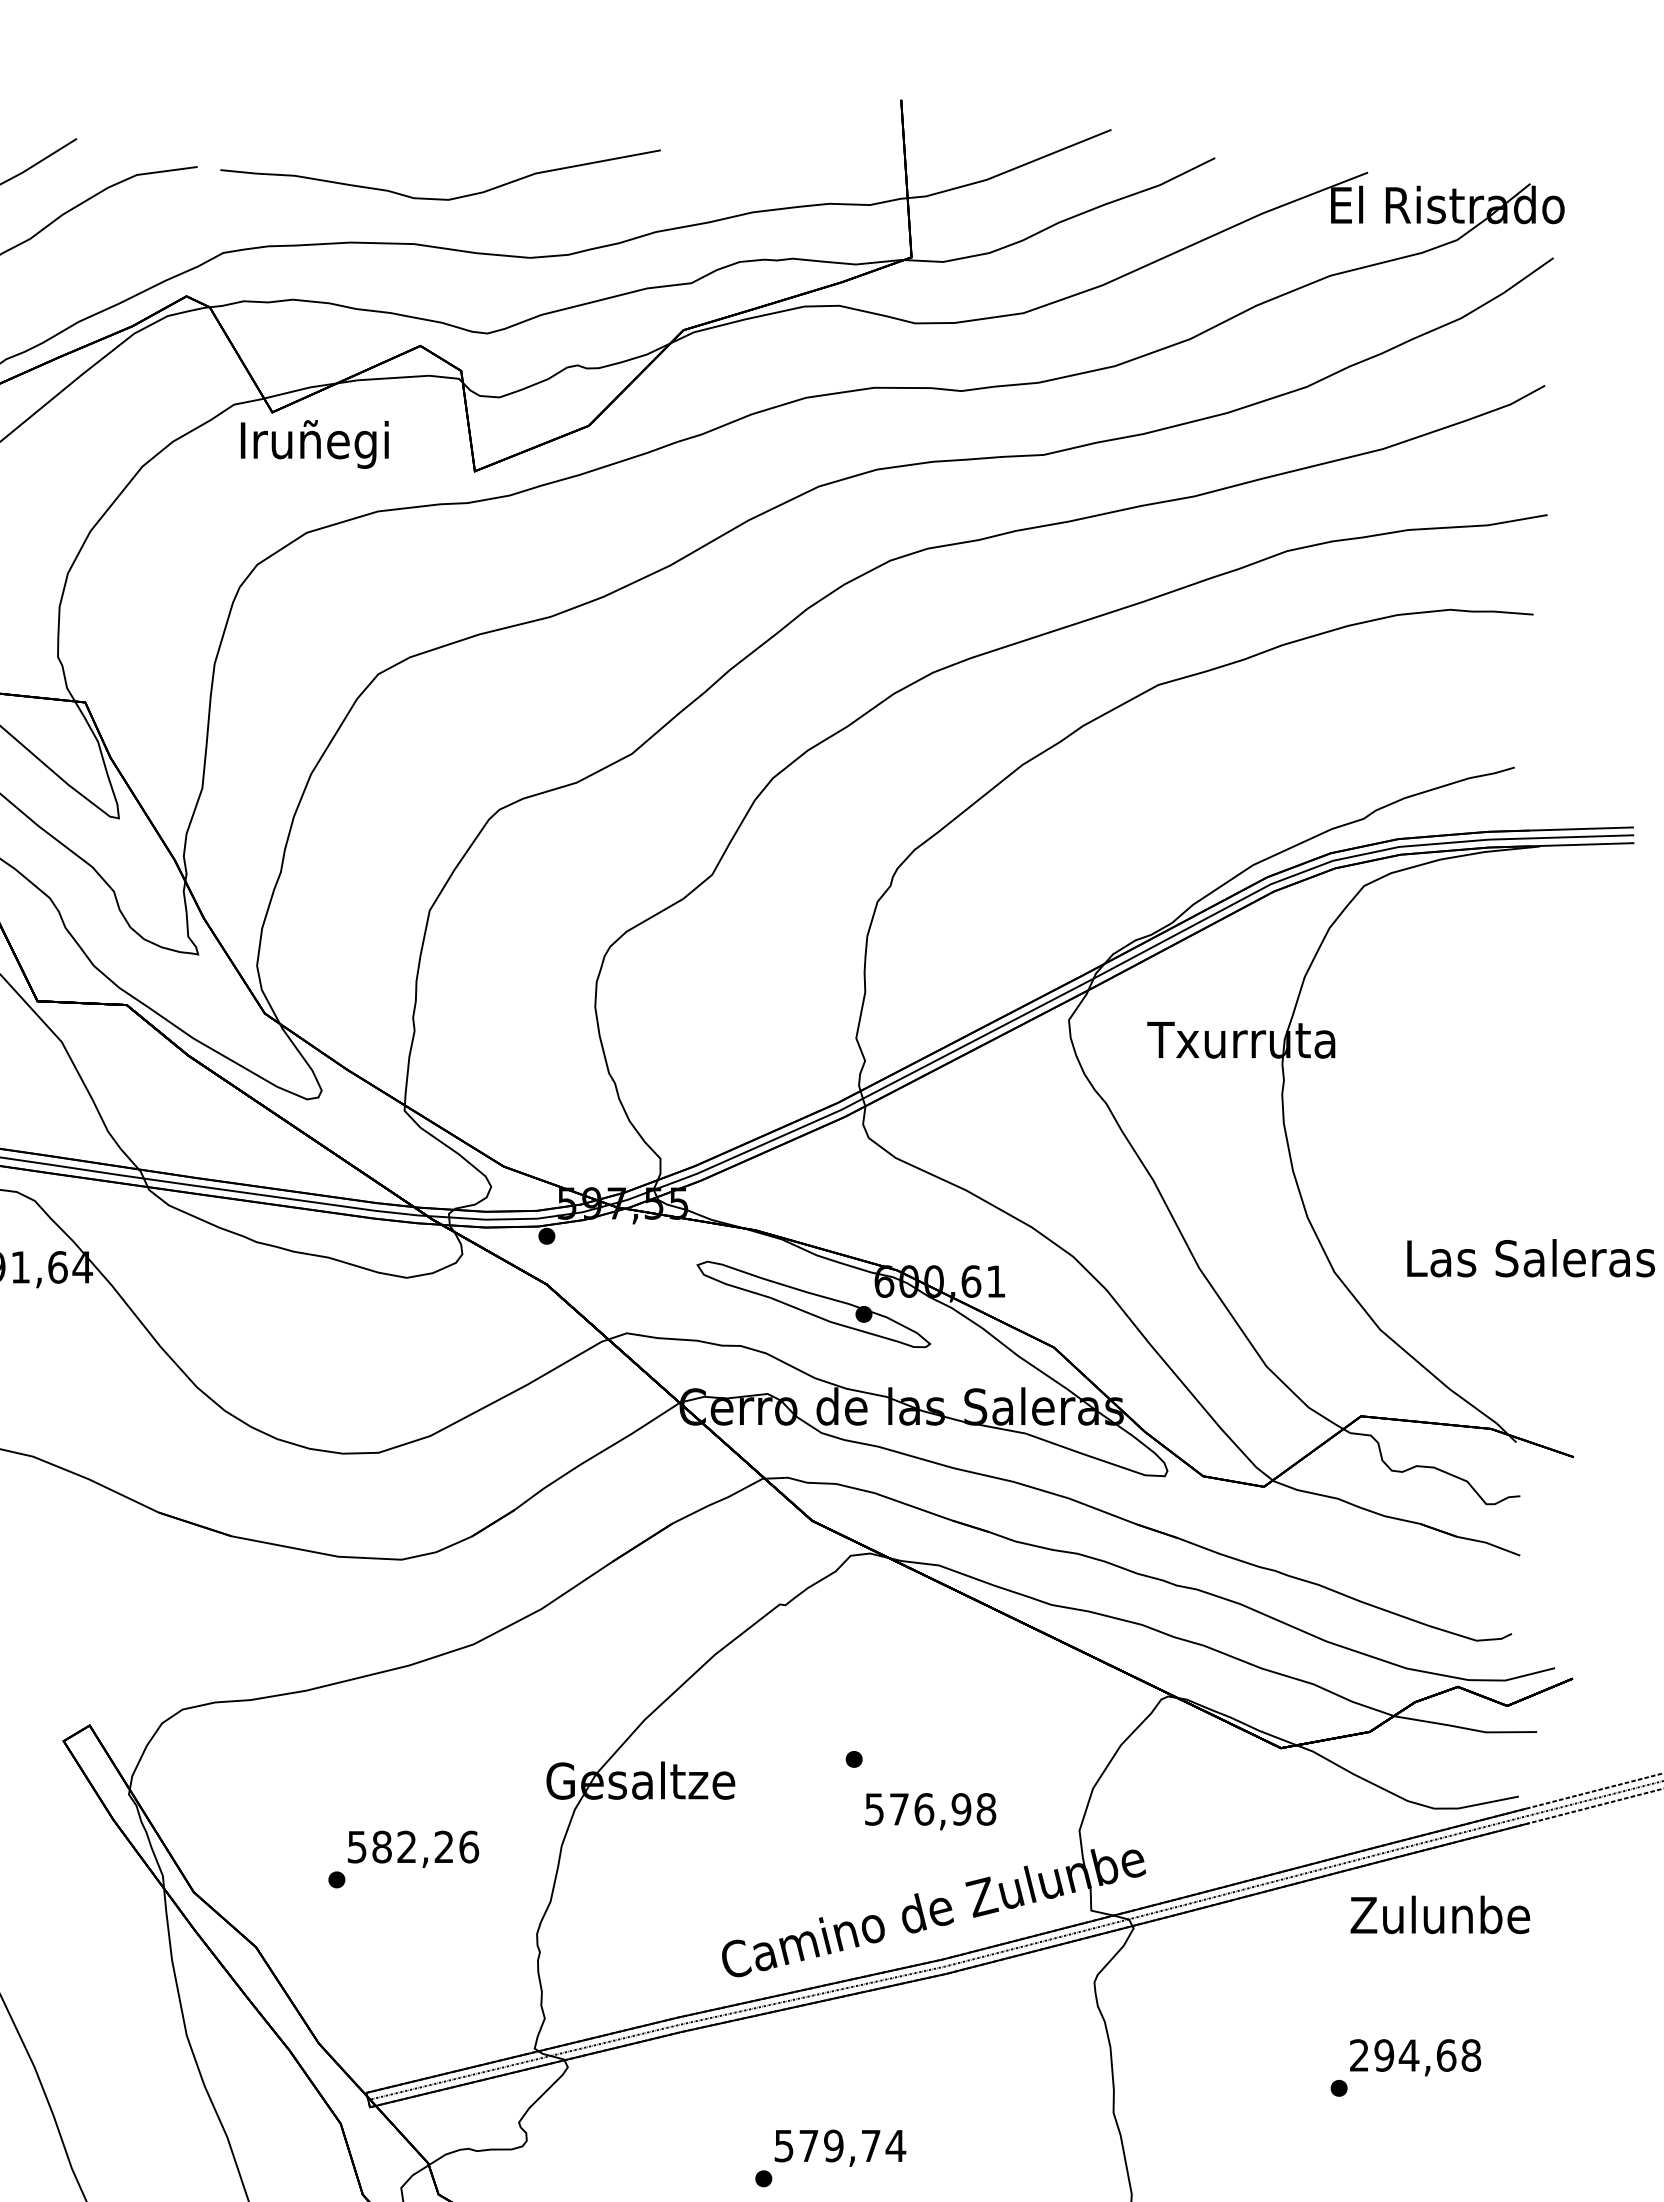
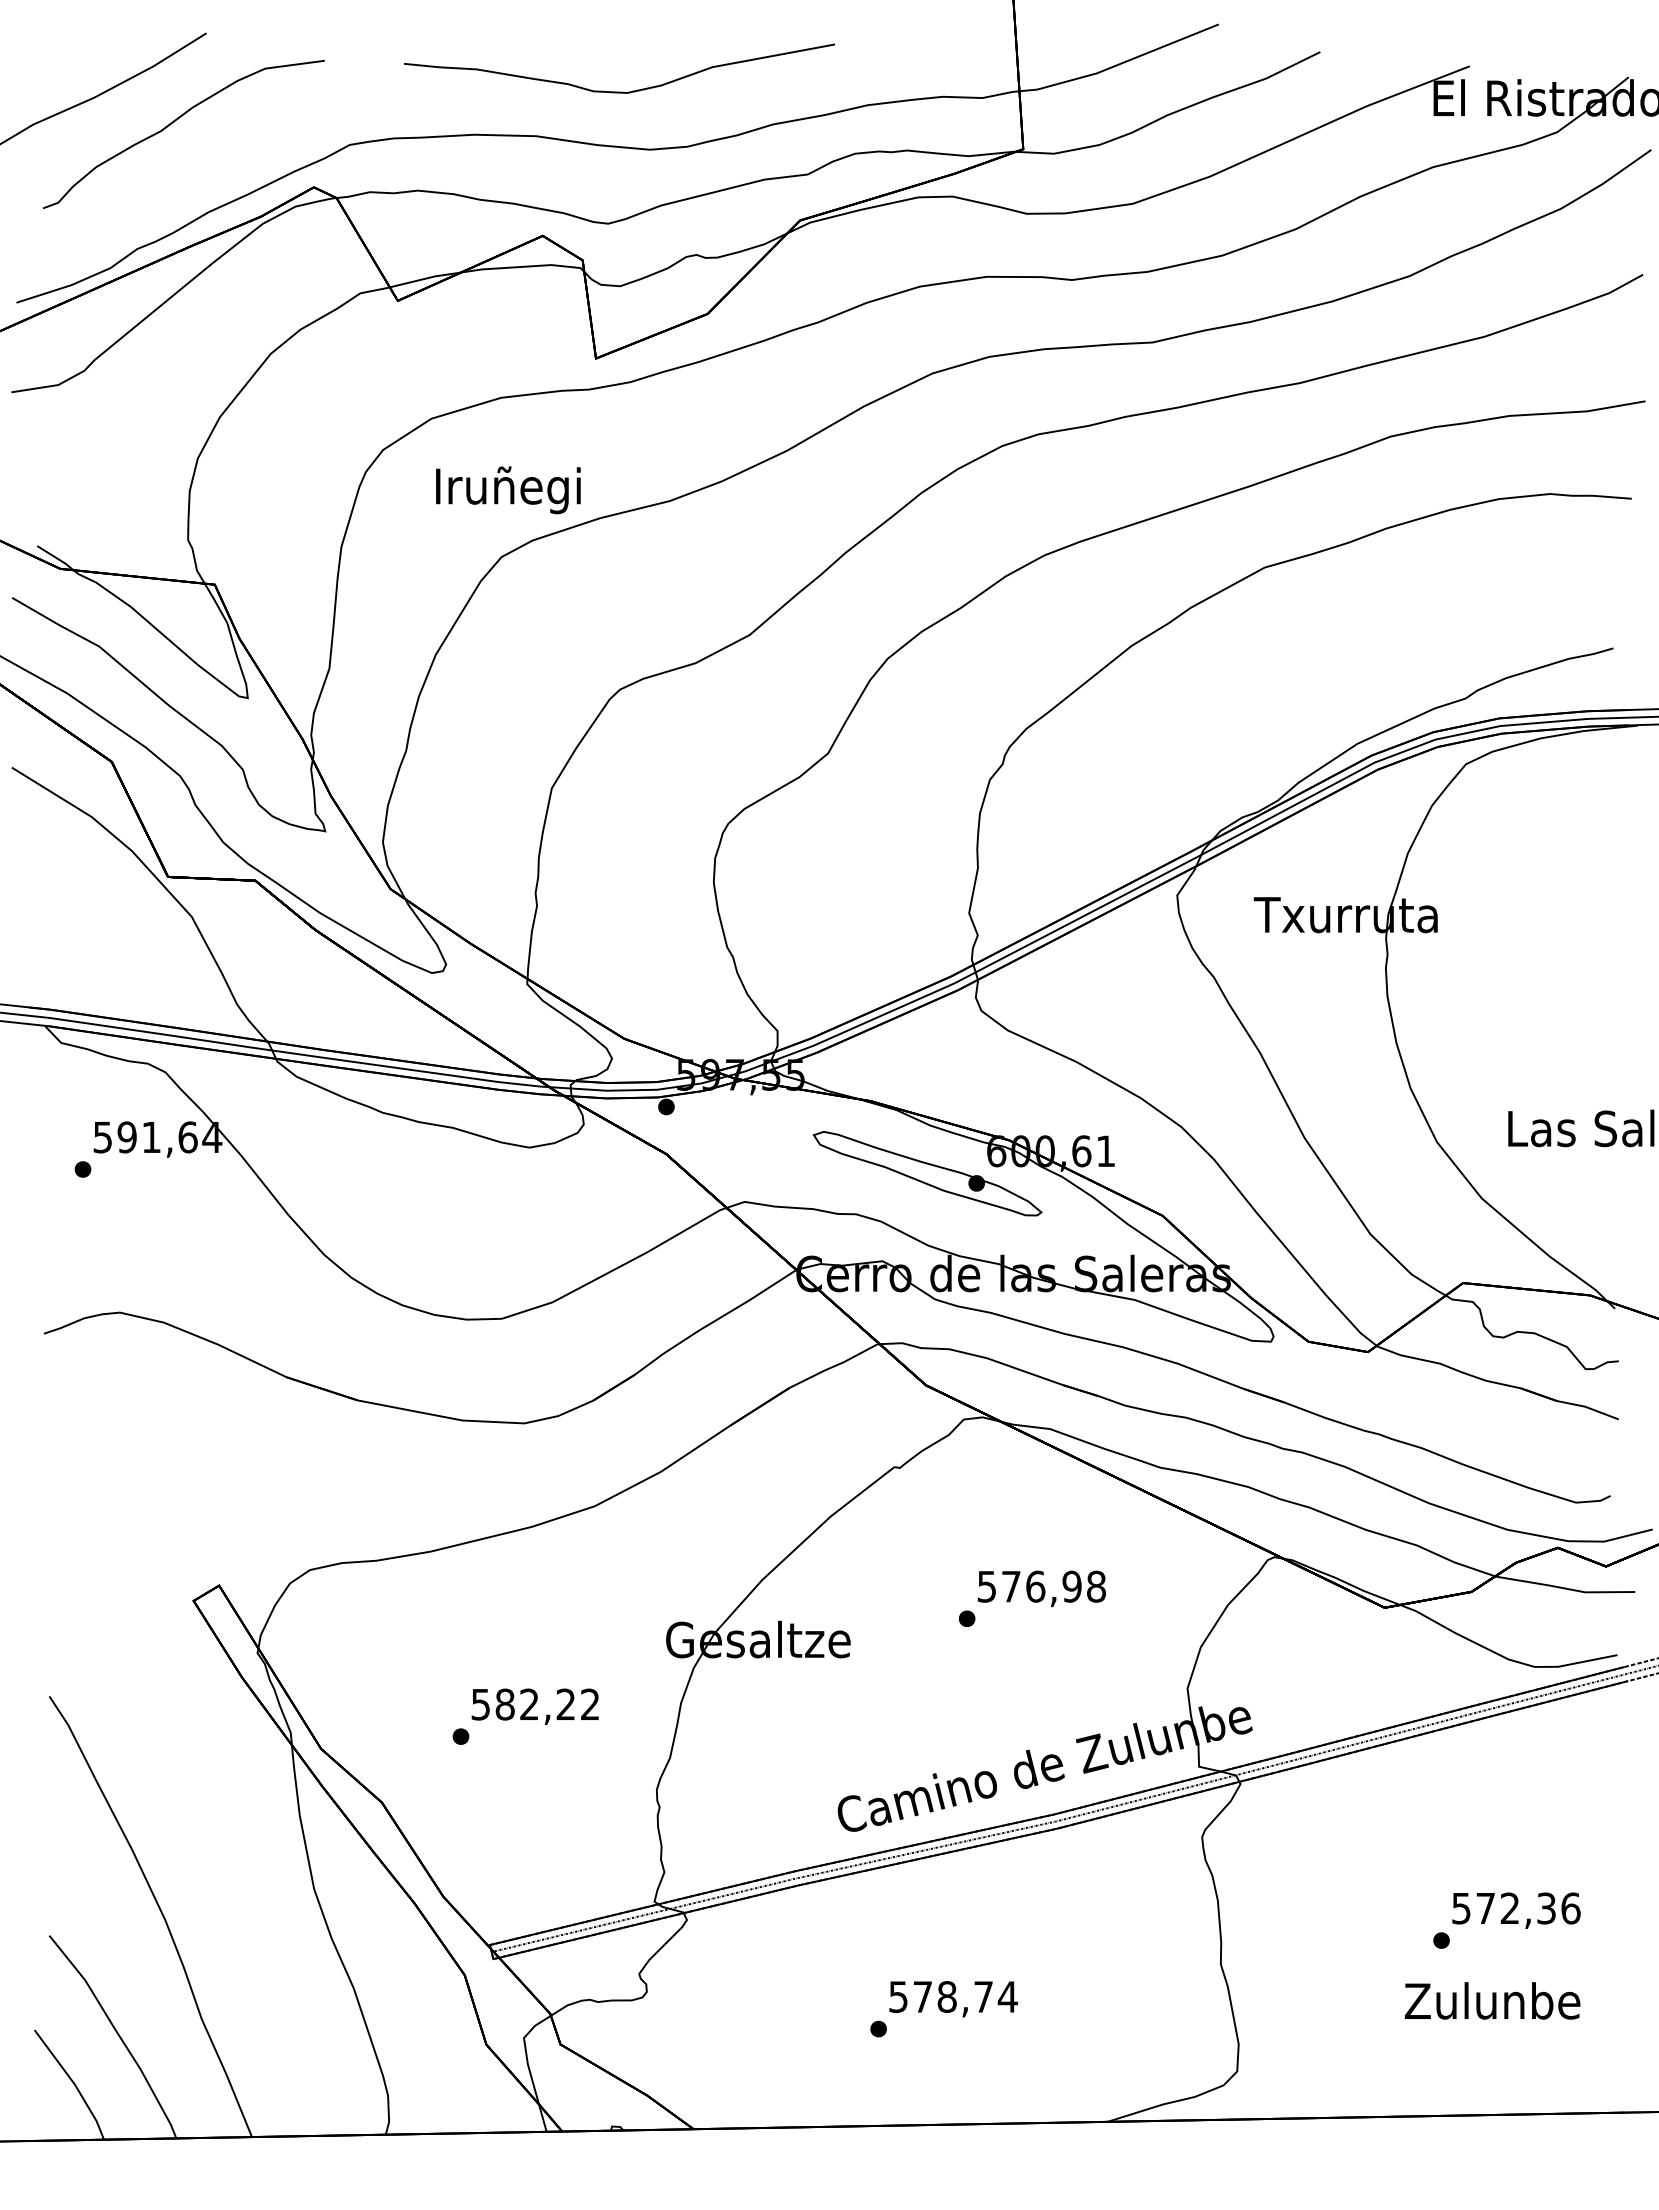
curve: (440, 198) -> (619, 91), moved
text: (314, 444) -> (508, 490), moved
text: (930, 1811) -> (1041, 1588), moved
text: (469, 1847) -> (590, 1704), 582,26 -> 582,22
text: (1440, 1914) -> (1492, 2000), moved
text: (1415, 2055) -> (1516, 1908), 294,68 -> 572,36
text: (833, 2146) -> (946, 1997), 579,74 -> 578,74

